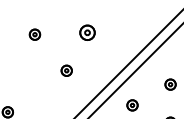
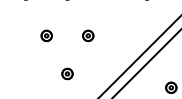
part: (87, 32) -> (88, 35), size x0.71
part: (34, 34) -> (46, 35), moved

